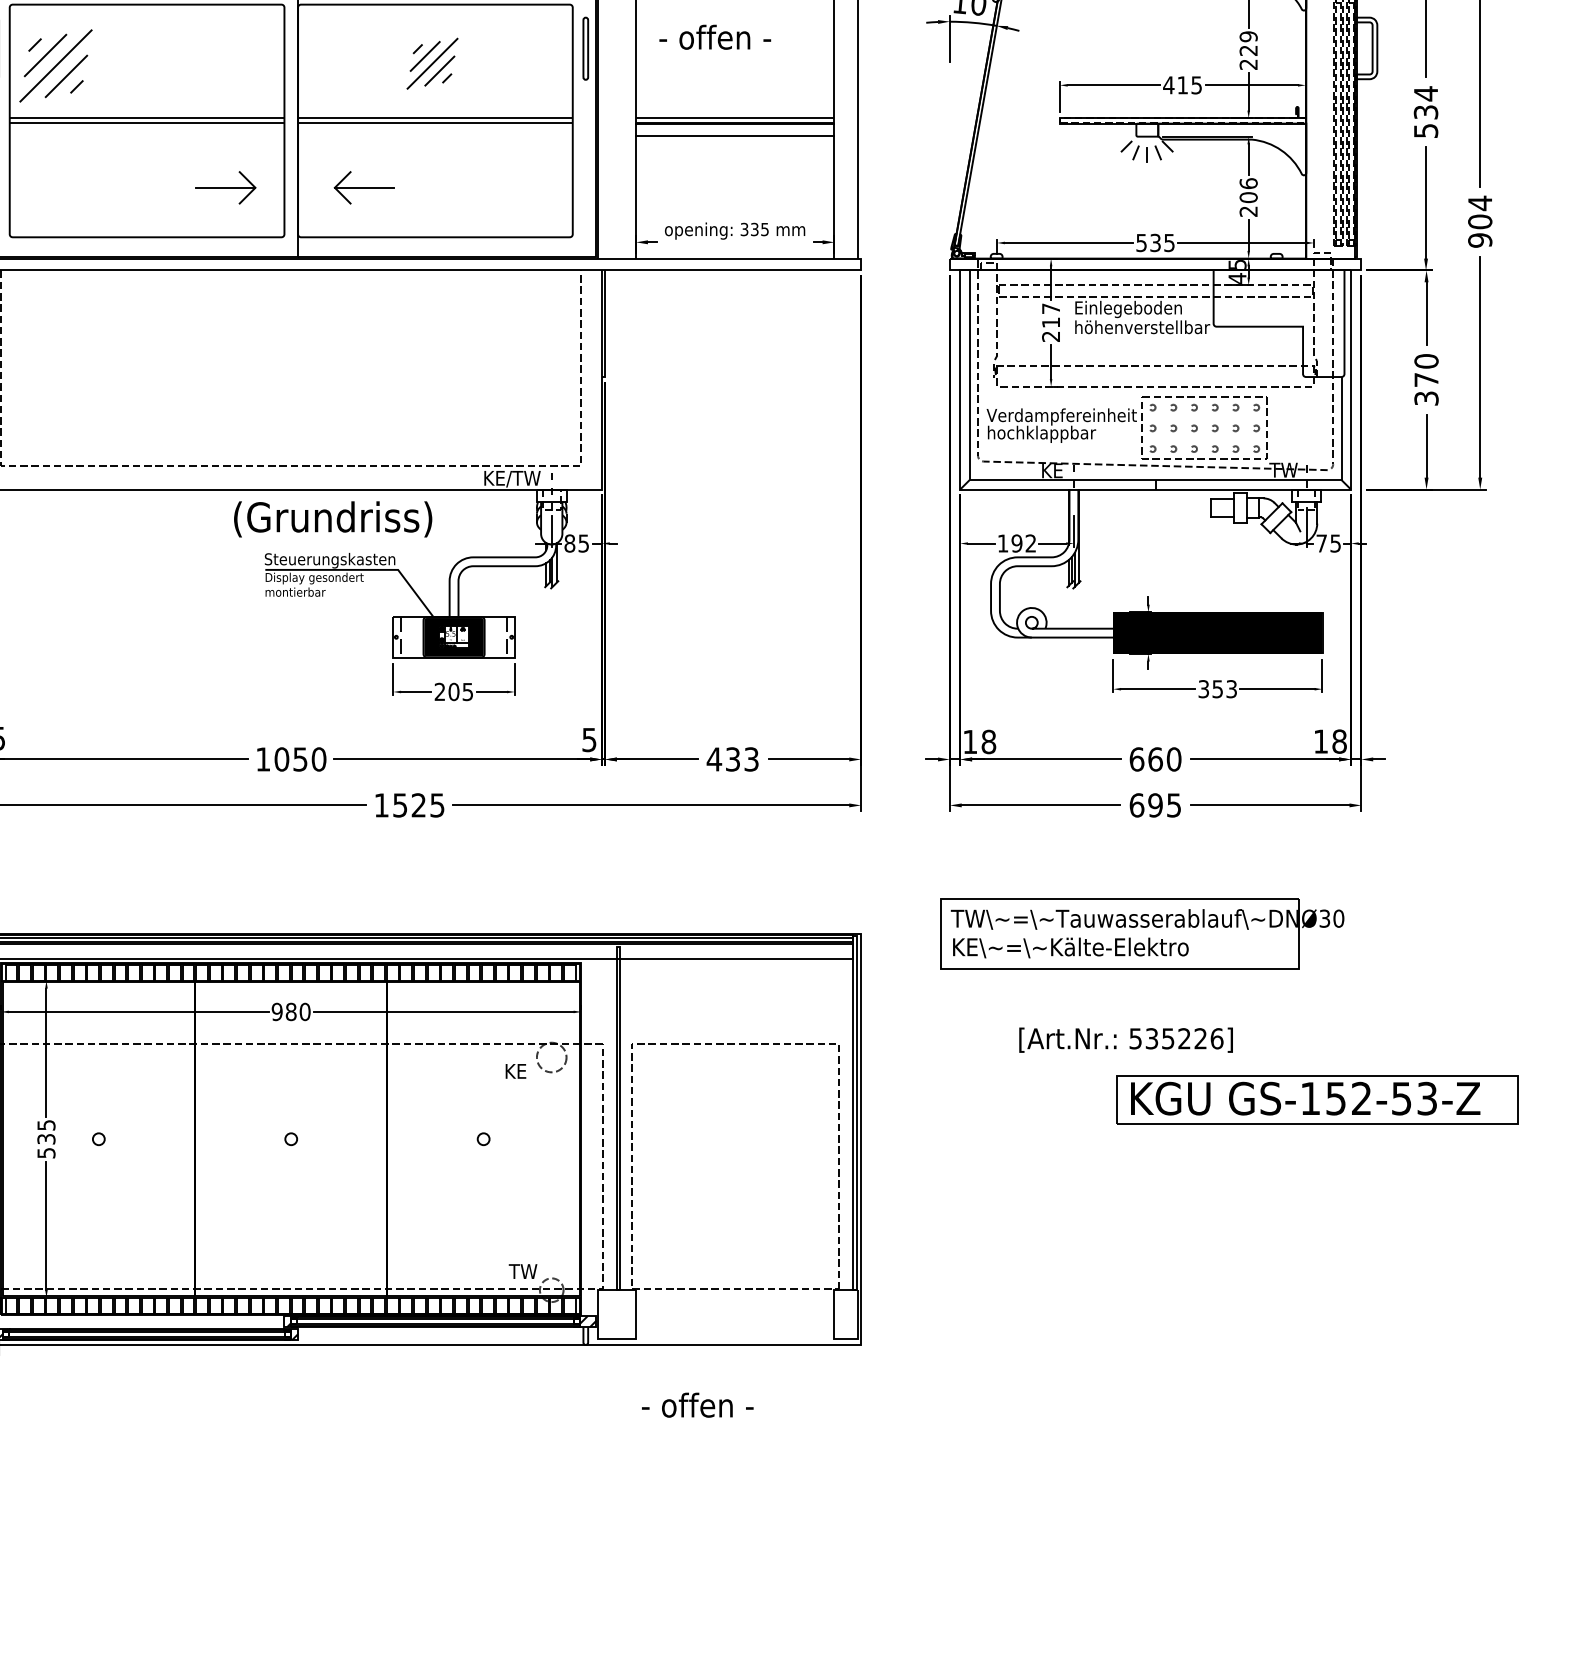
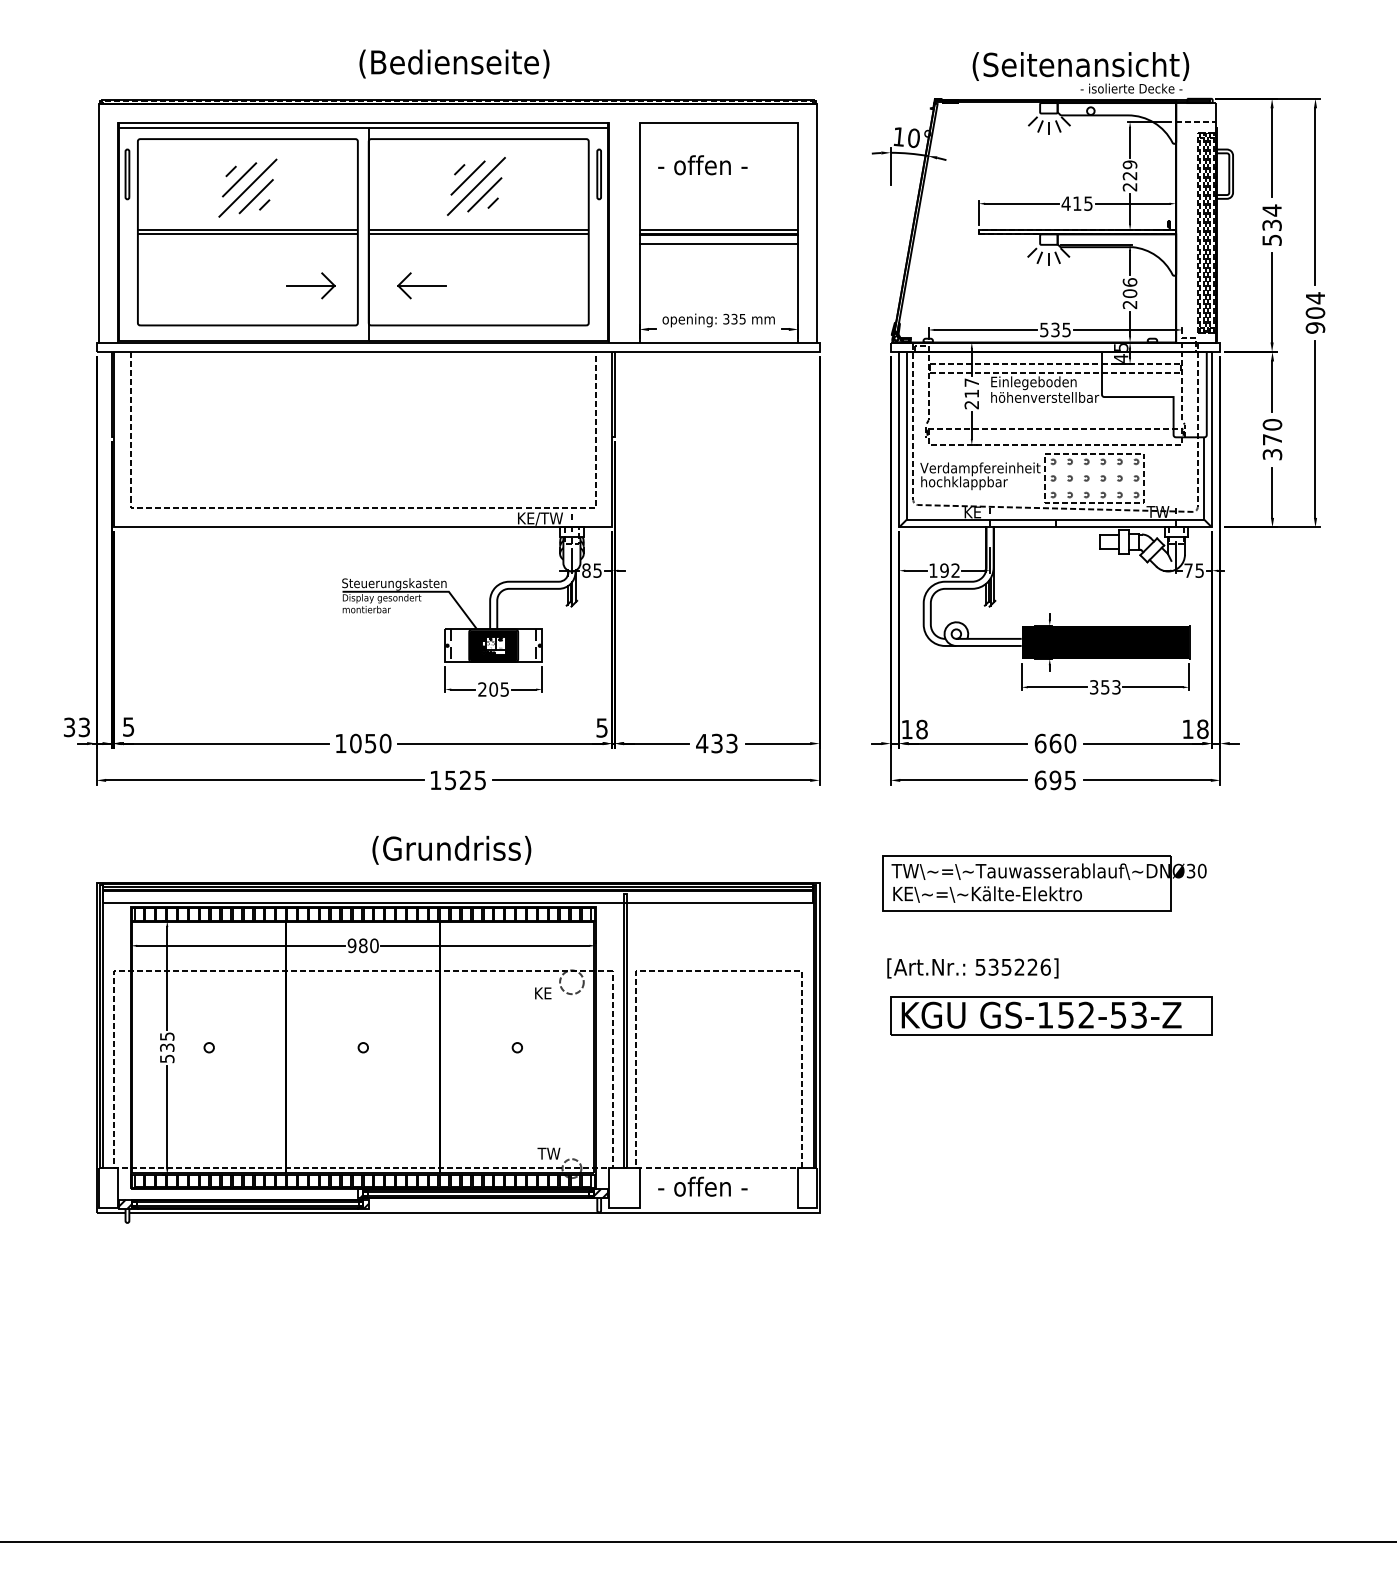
part: (432, 63) -> (476, 186), size x1.43
part: (55, 65) -> (247, 187), moved
text: (332, 518) -> (451, 849), moved
text: (1125, 1040) -> (972, 968), moved
part: (1317, 1098) -> (1051, 1015), moved
text: (697, 1404) -> (702, 1186), moved

